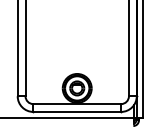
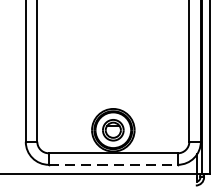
line: (77, 111) -> (113, 164), solid -> dashed

